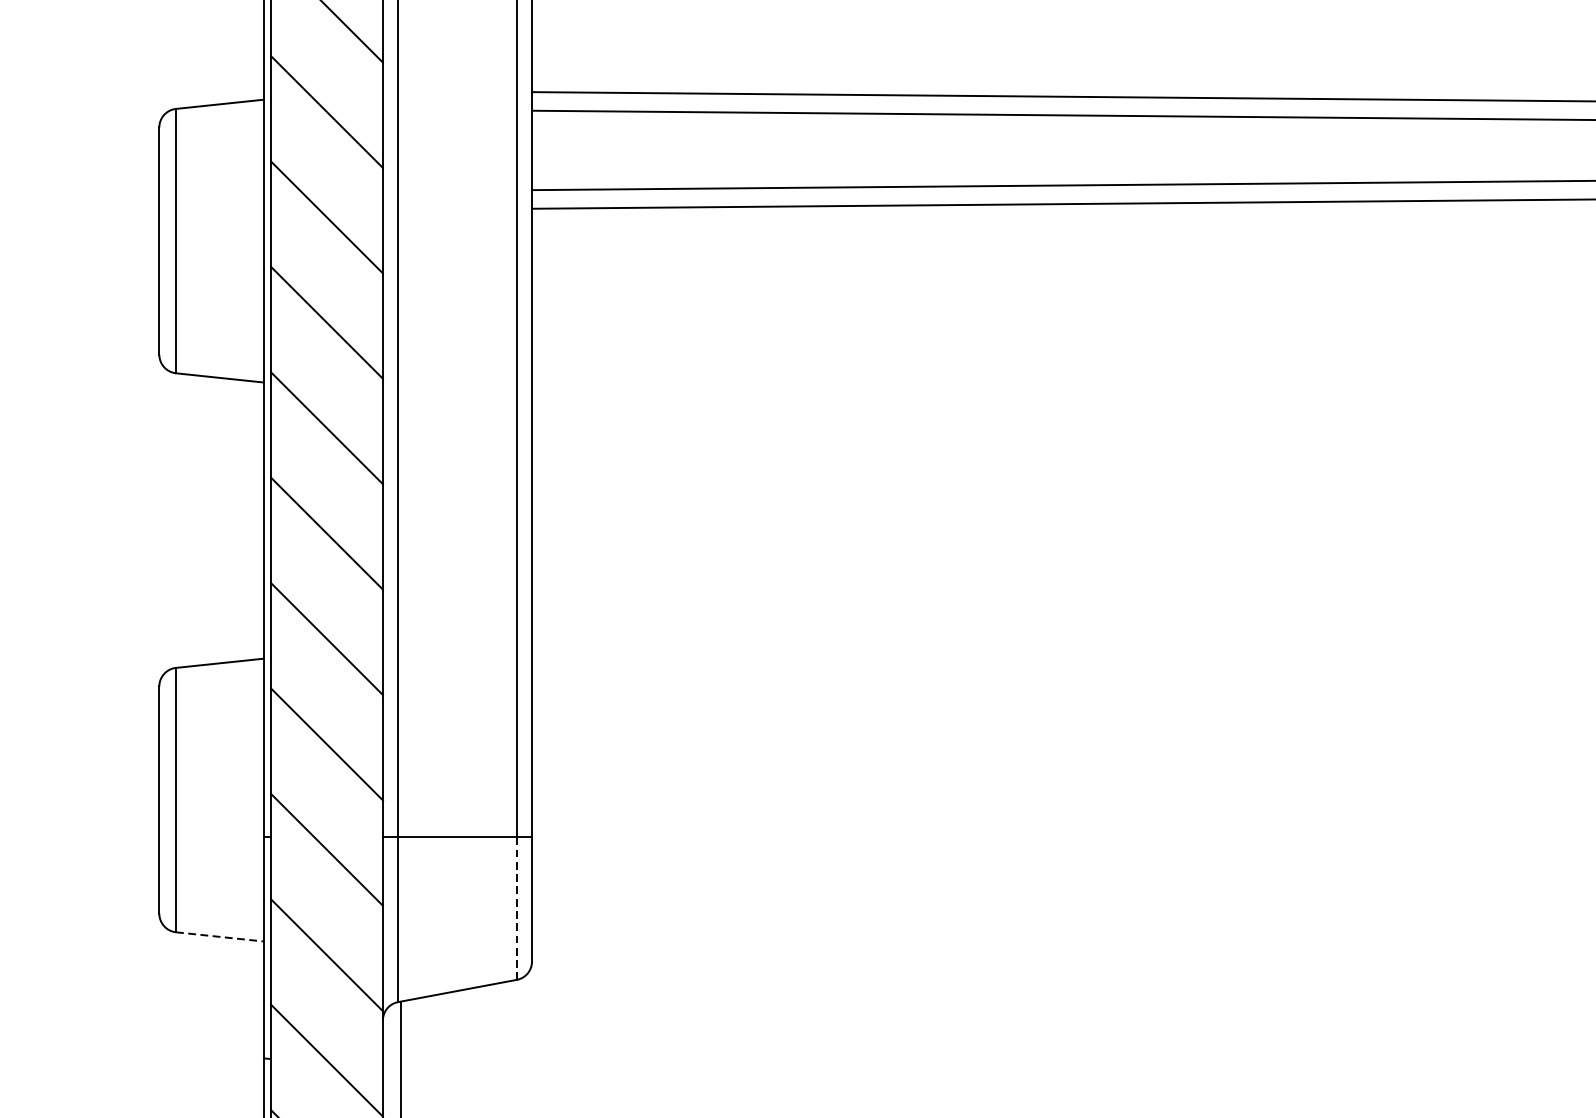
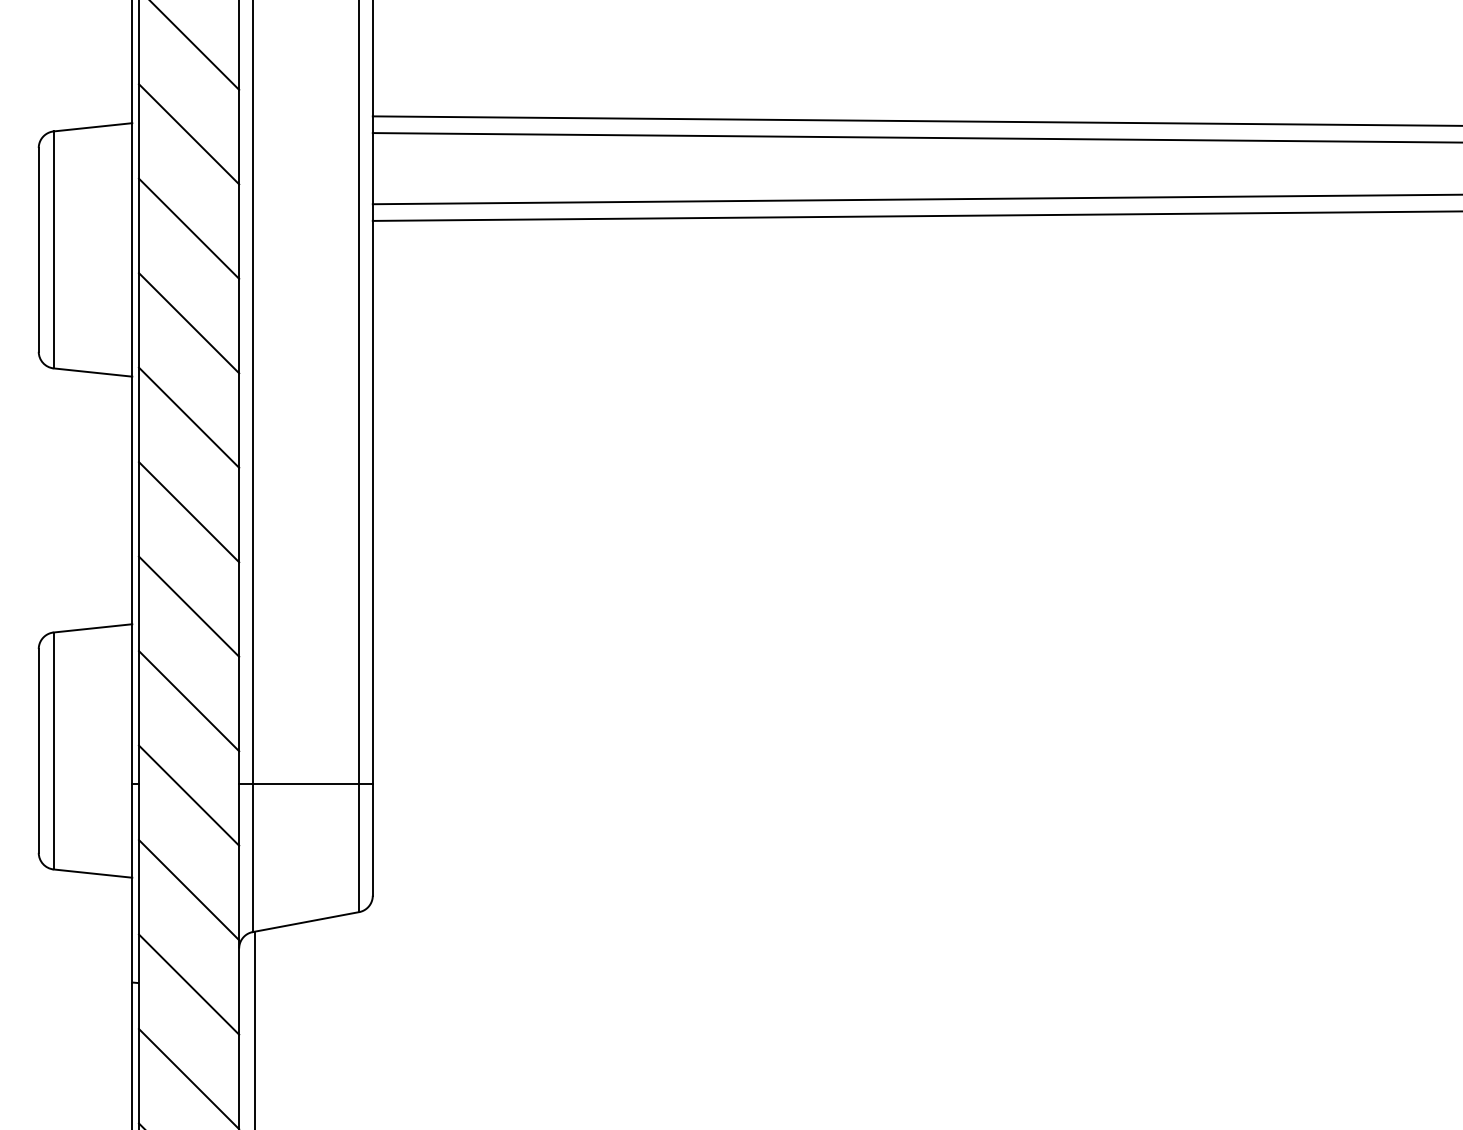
line: (517, 908) -> (359, 848), dashed -> solid
line: (220, 936) -> (93, 873), dashed -> solid

